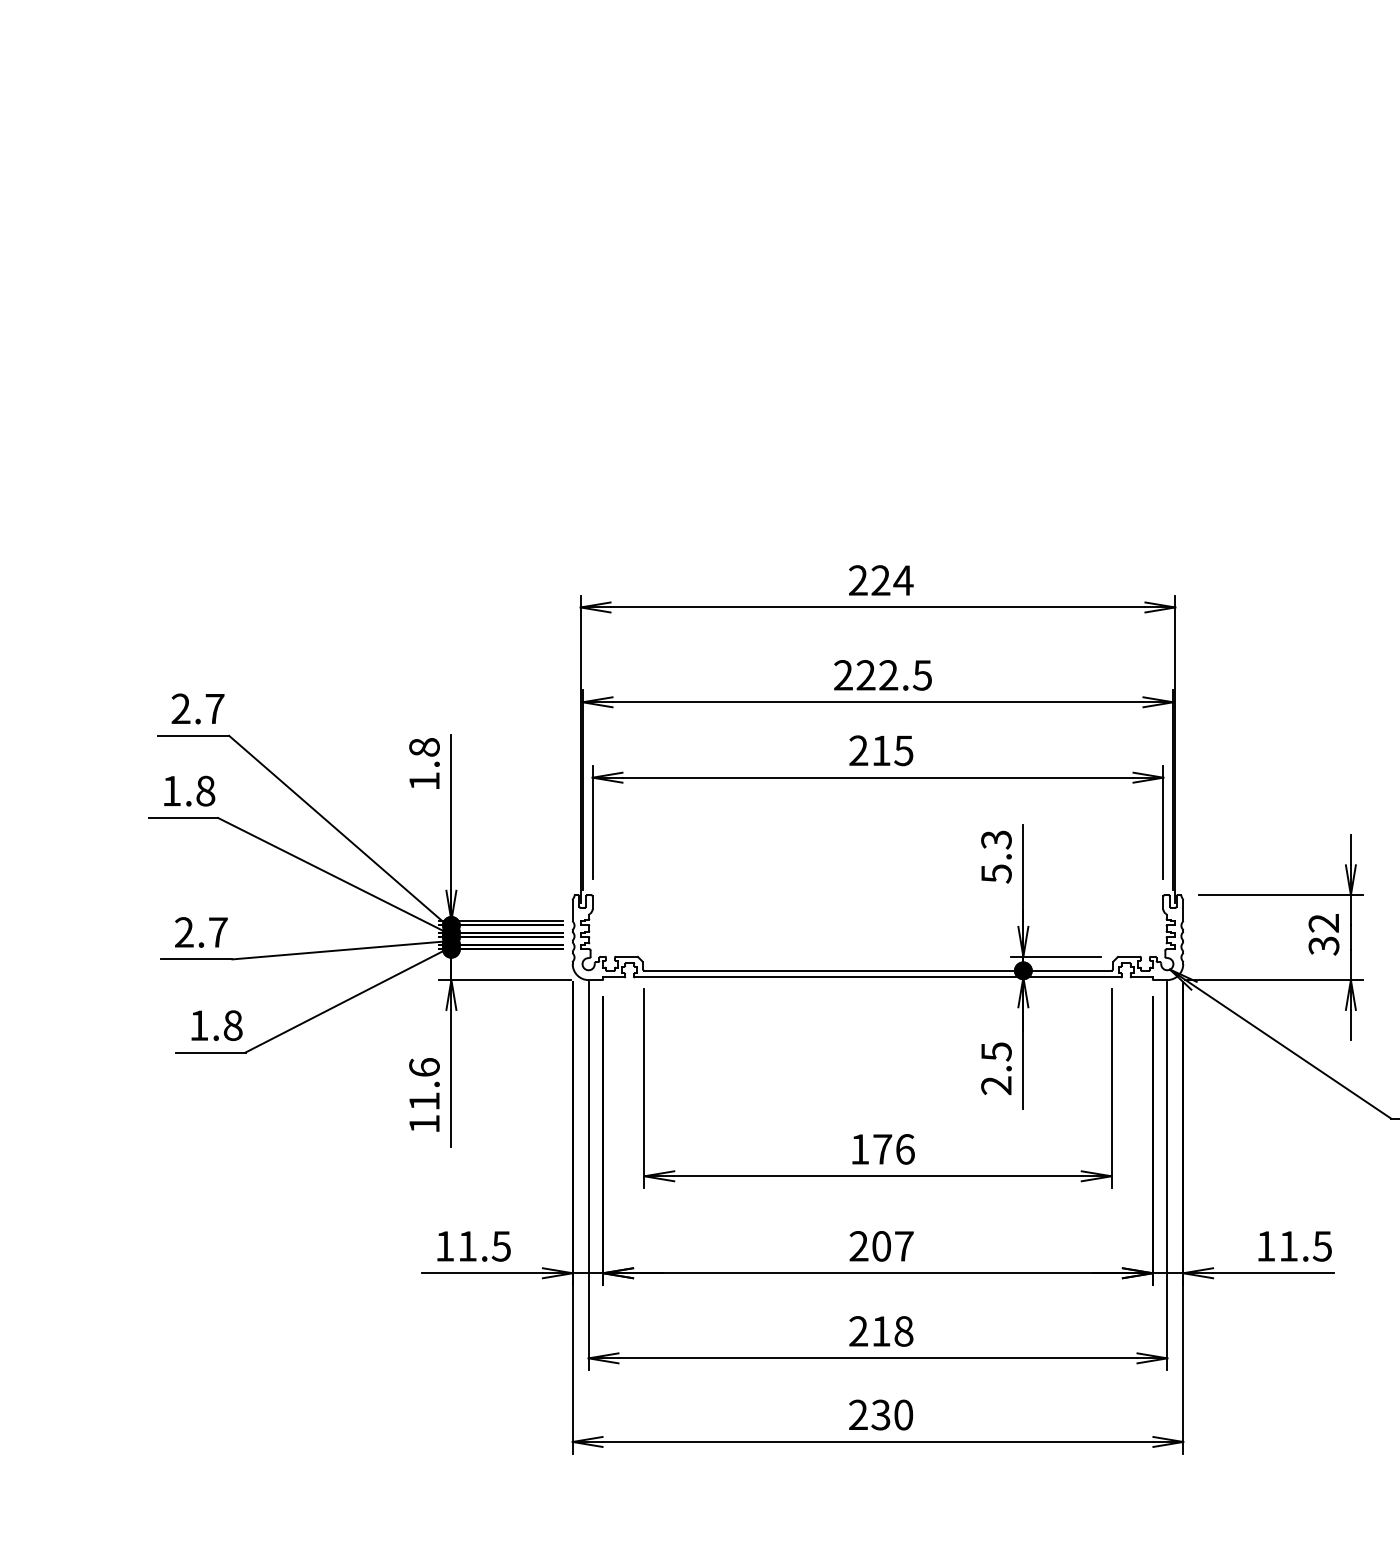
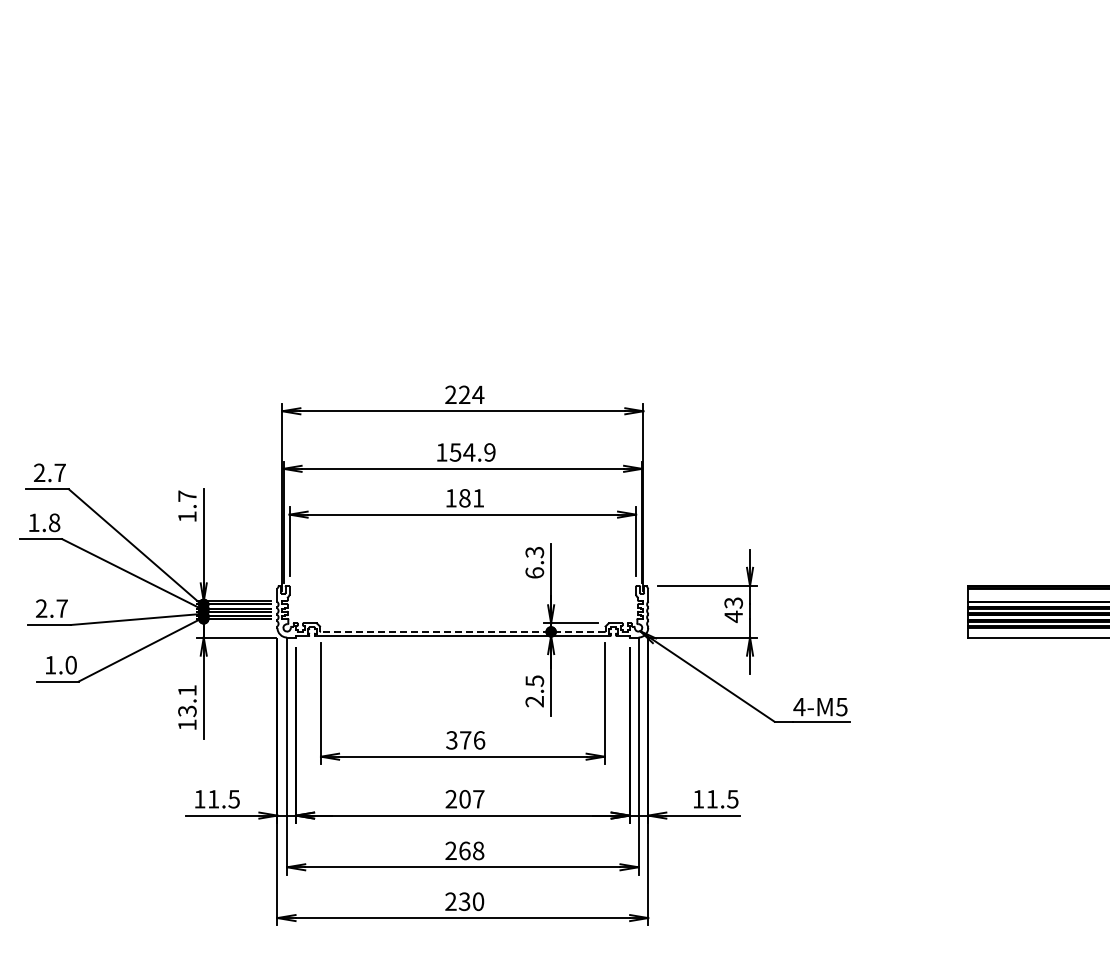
text: (882, 675) -> (465, 452), 222.5 -> 154.9
text: (424, 746) -> (187, 495), 1.8 -> 1.7
text: (880, 751) -> (464, 498), 215 -> 181
text: (995, 872) -> (534, 572), 5.3 -> 6.3
text: (1323, 935) -> (733, 610), 32 -> 43
line: (877, 970) -> (462, 631), solid -> dashed
text: (231, 1026) -> (70, 665), 1.8 -> 1.0
text: (424, 1083) -> (187, 700), 11.6 -> 13.1
text: (859, 1149) -> (451, 740), 176 -> 376
text: (880, 1330) -> (464, 850), 218 -> 268

